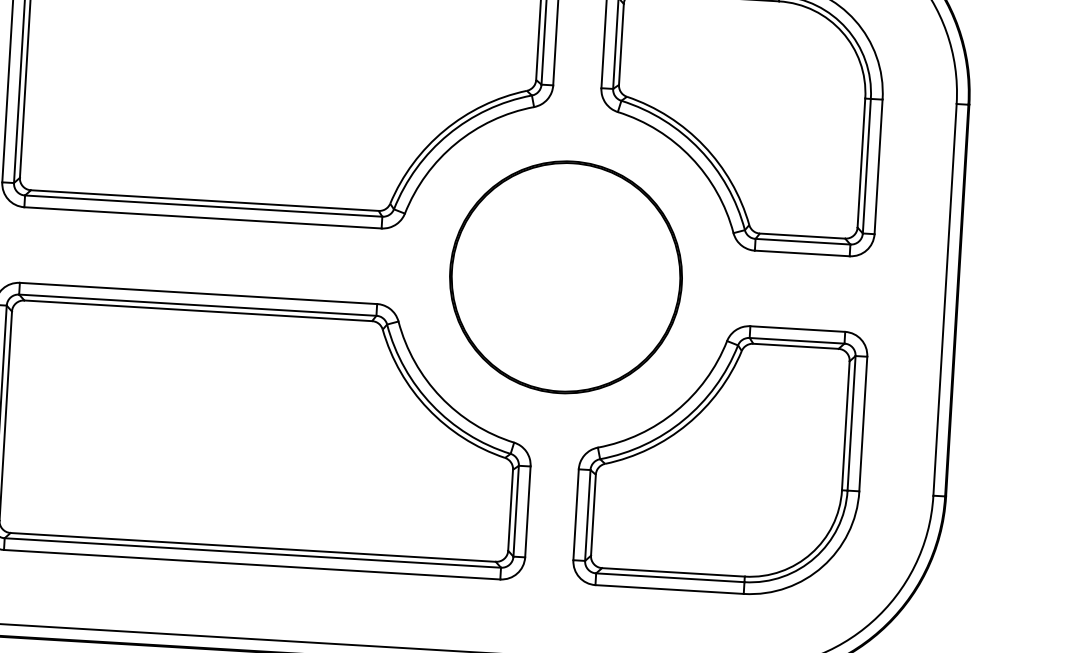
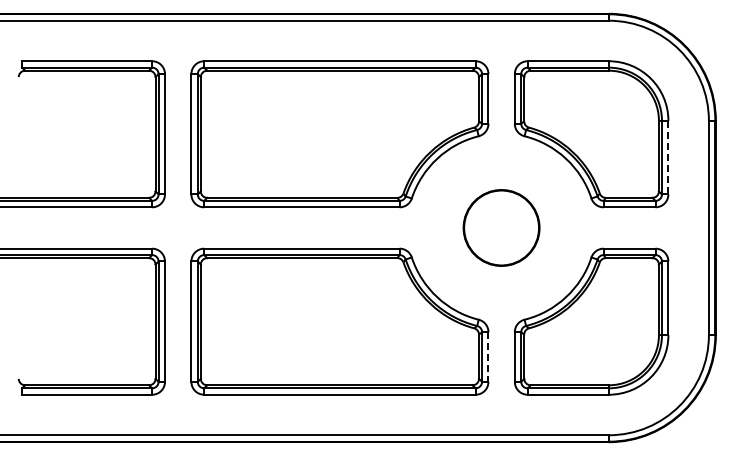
line: (878, 166) -> (668, 157), solid -> dashed
part: (565, 276) -> (501, 227), size x0.6
line: (527, 512) -> (488, 357), solid -> dashed

